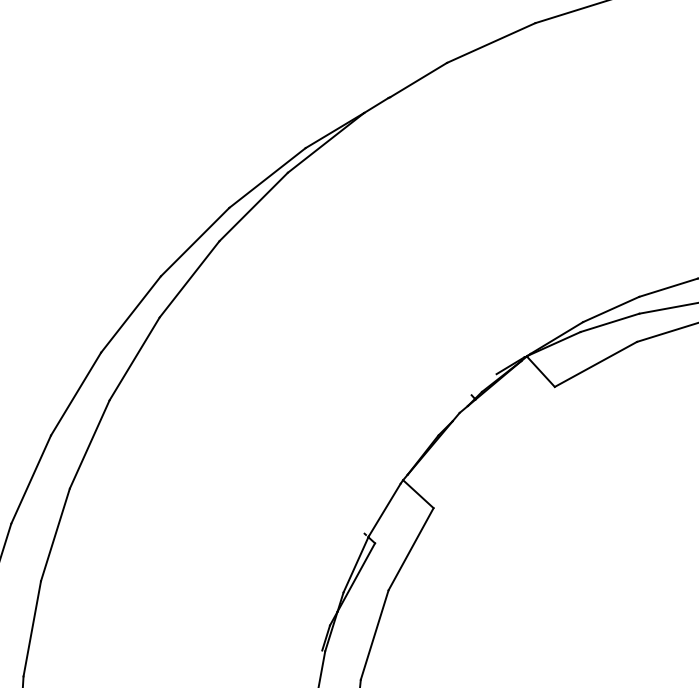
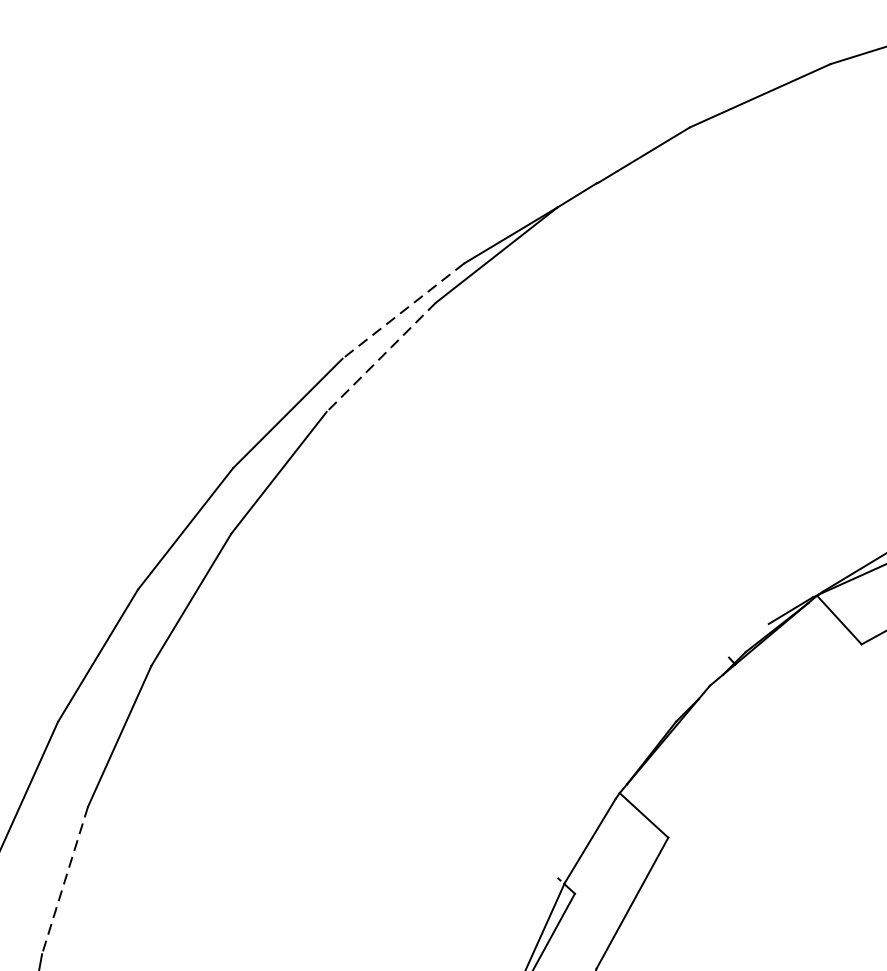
line: (267, 178) -> (403, 311), solid -> dashed
line: (253, 207) -> (381, 358), solid -> dashed
line: (55, 535) -> (65, 881), solid -> dashed

